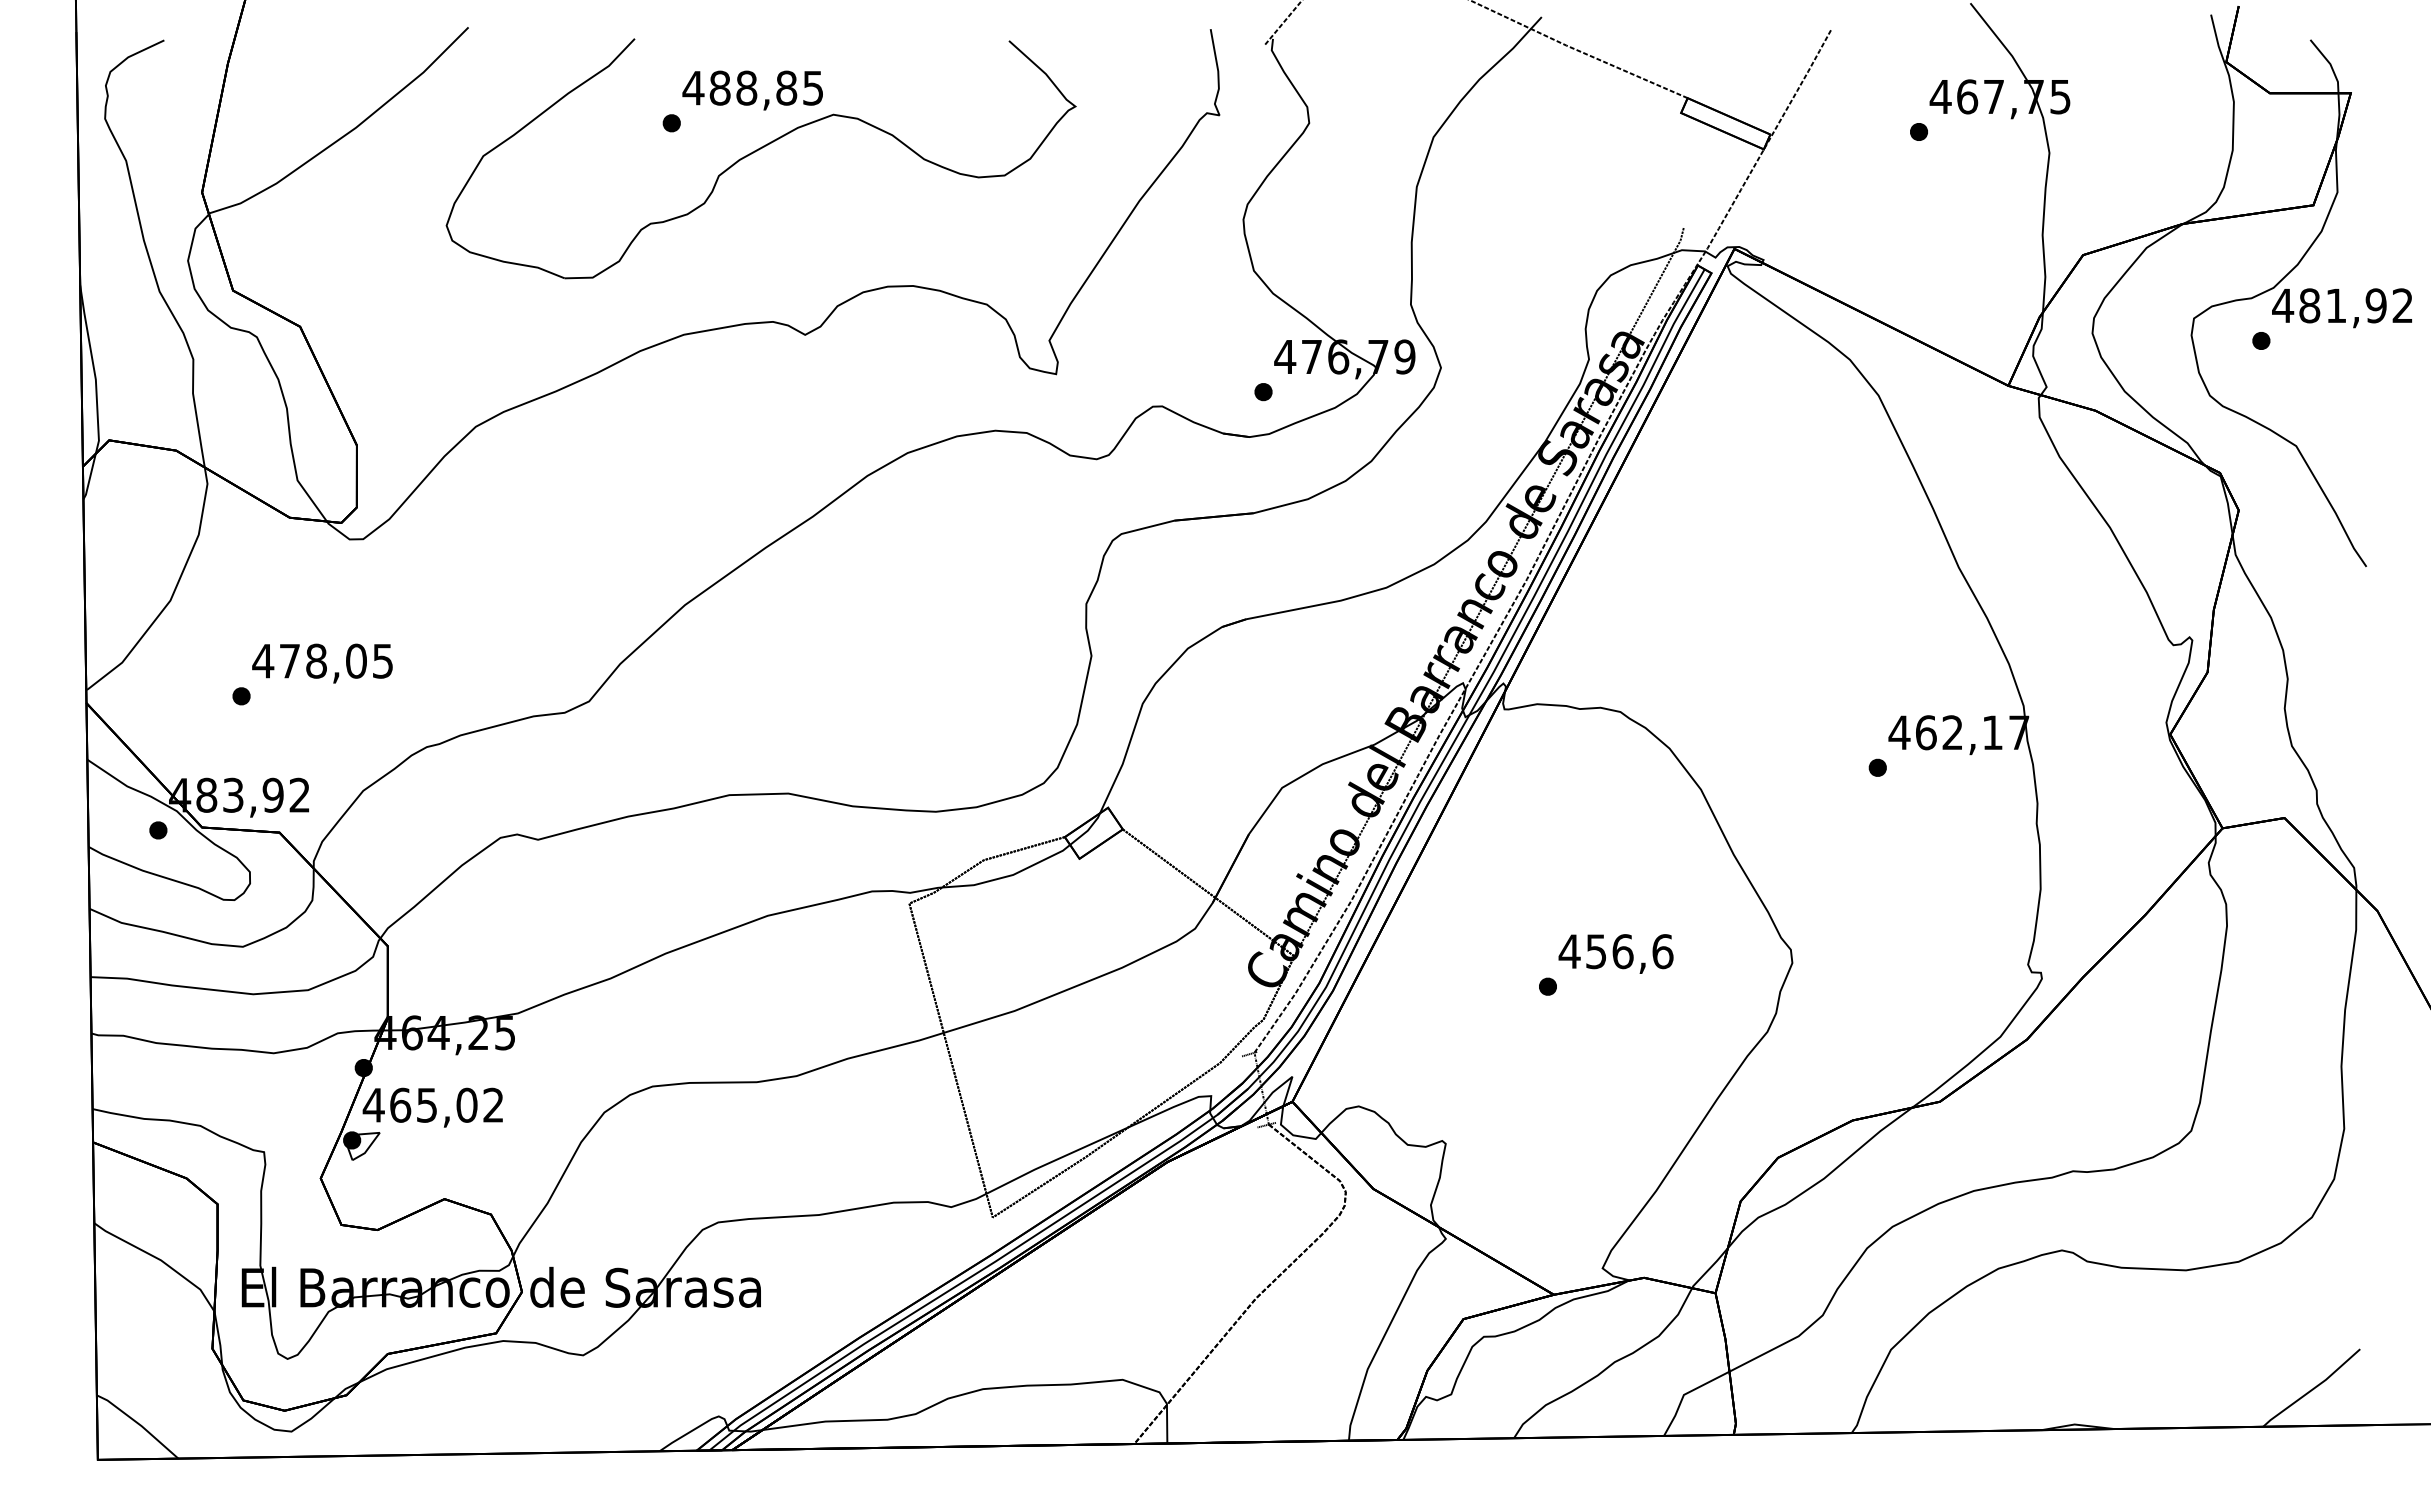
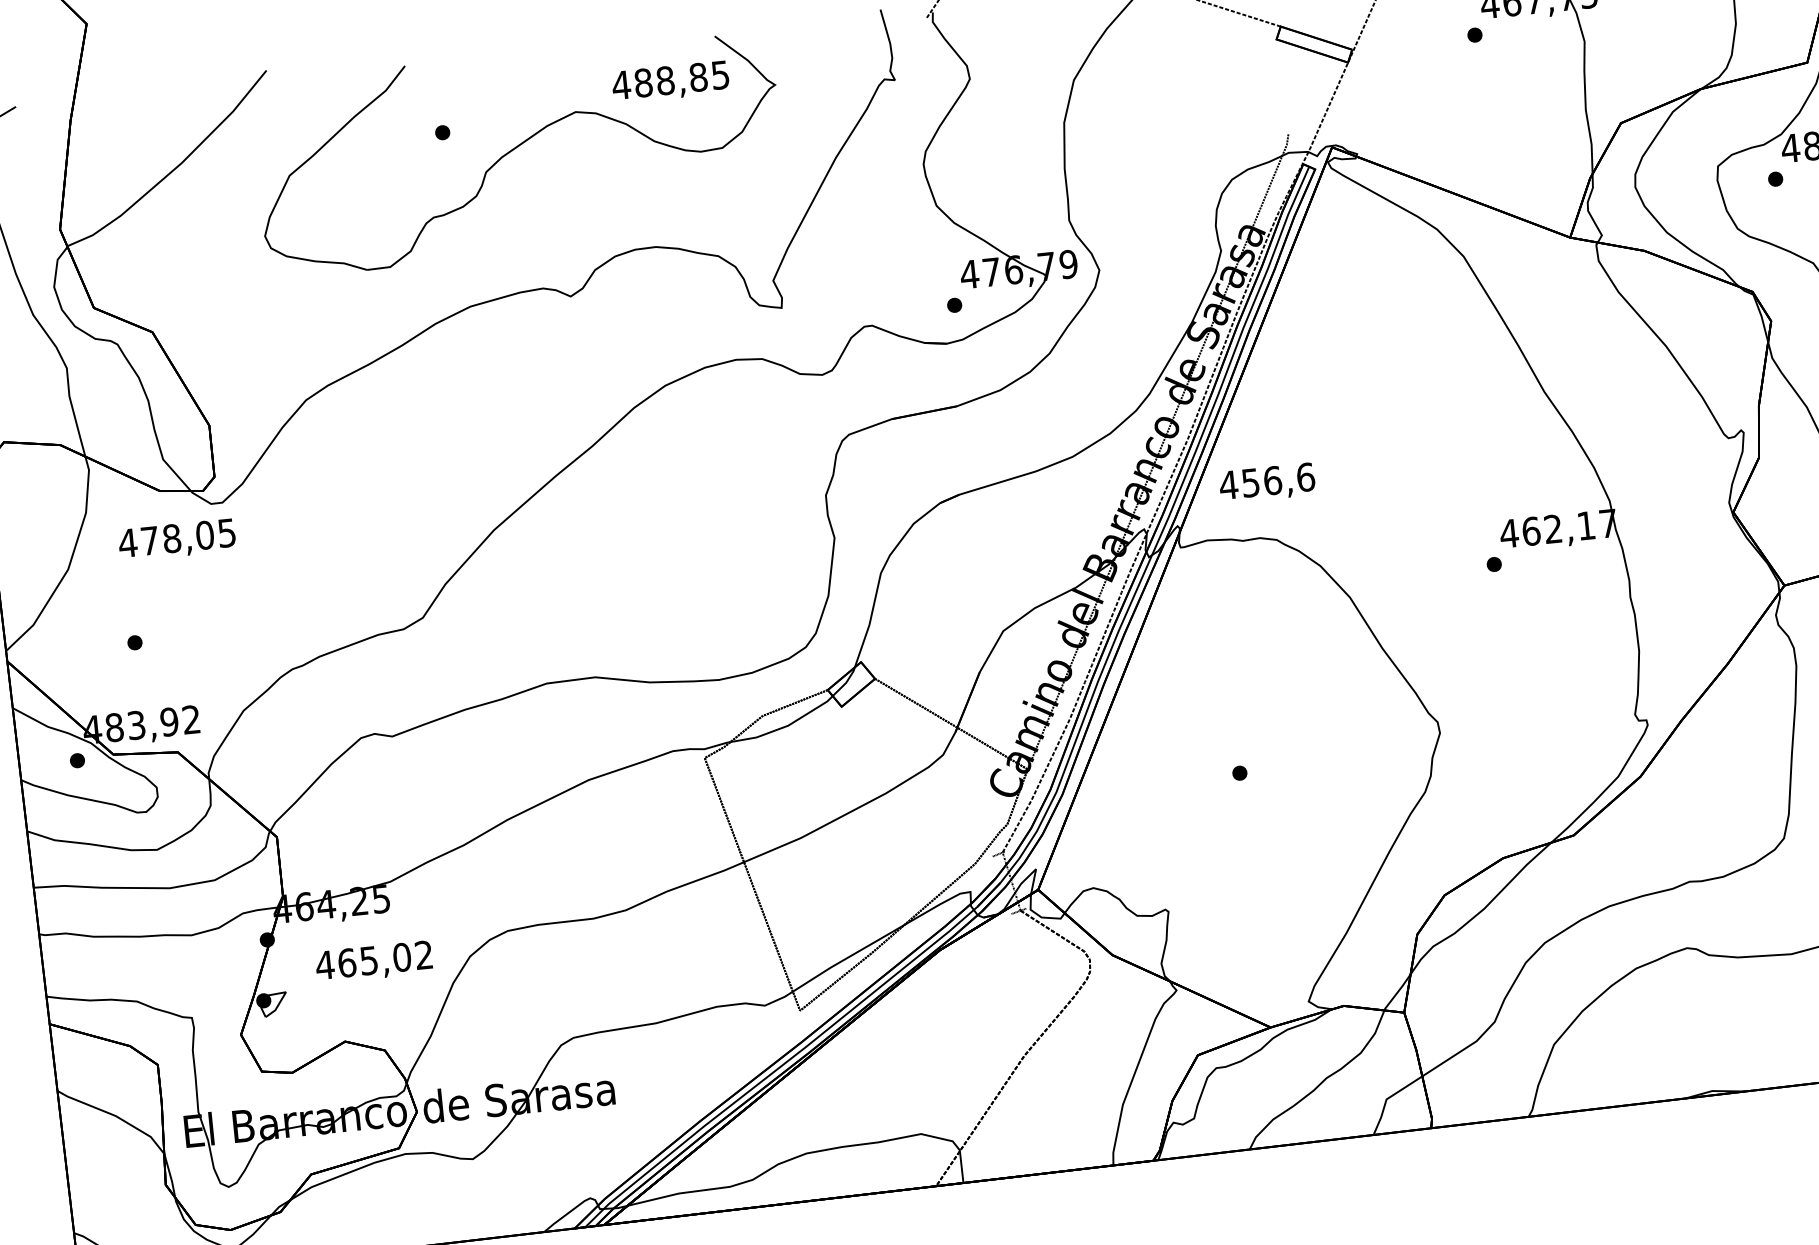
text: (752, 90) -> (670, 82), moved
text: (322, 663) -> (177, 540), moved
text: (1615, 953) -> (1266, 482), moved
text: (432, 1107) -> (373, 962), moved

